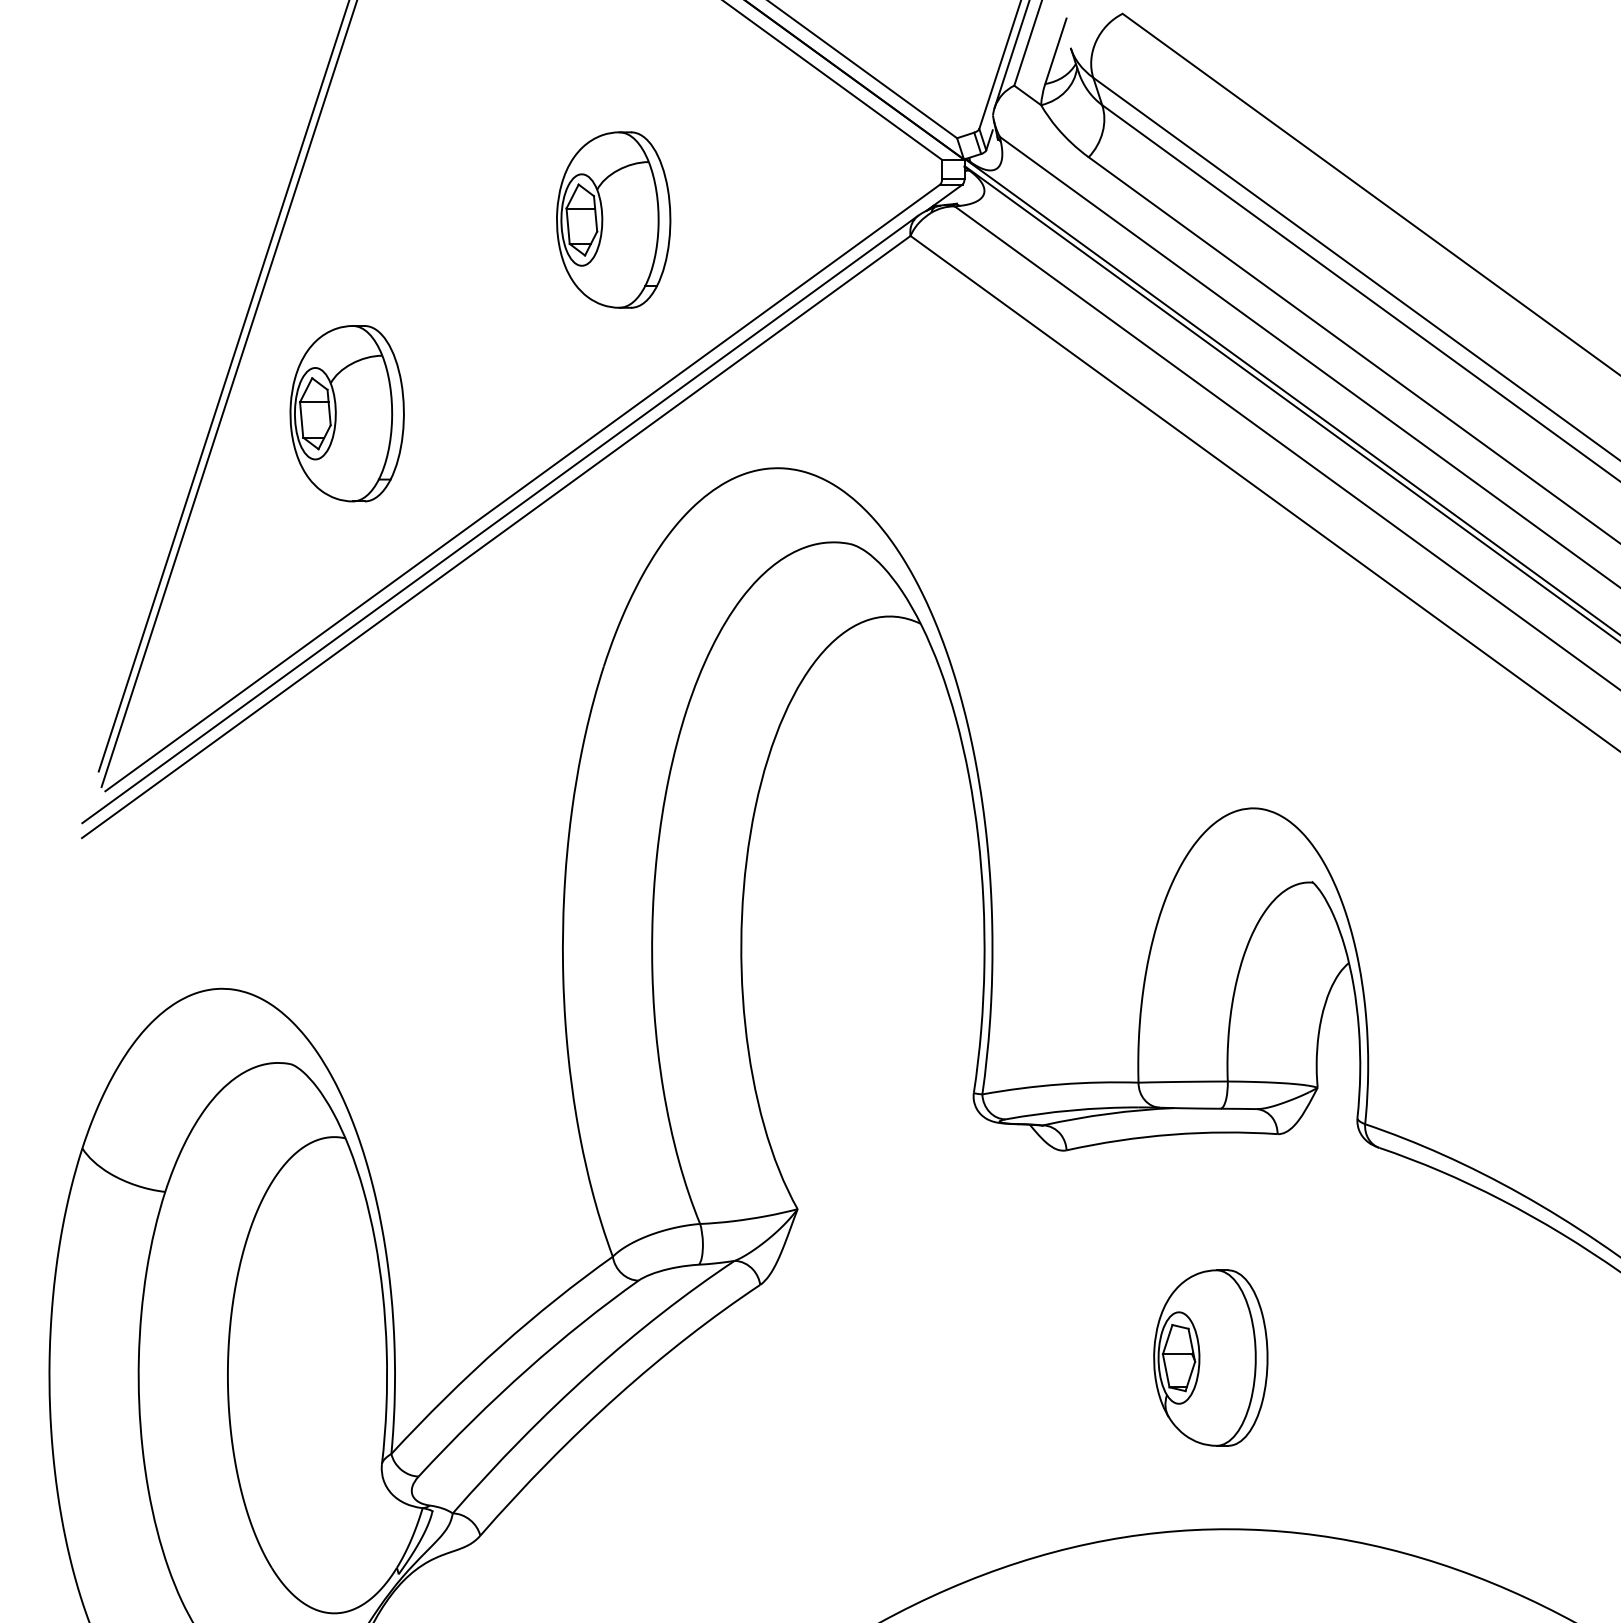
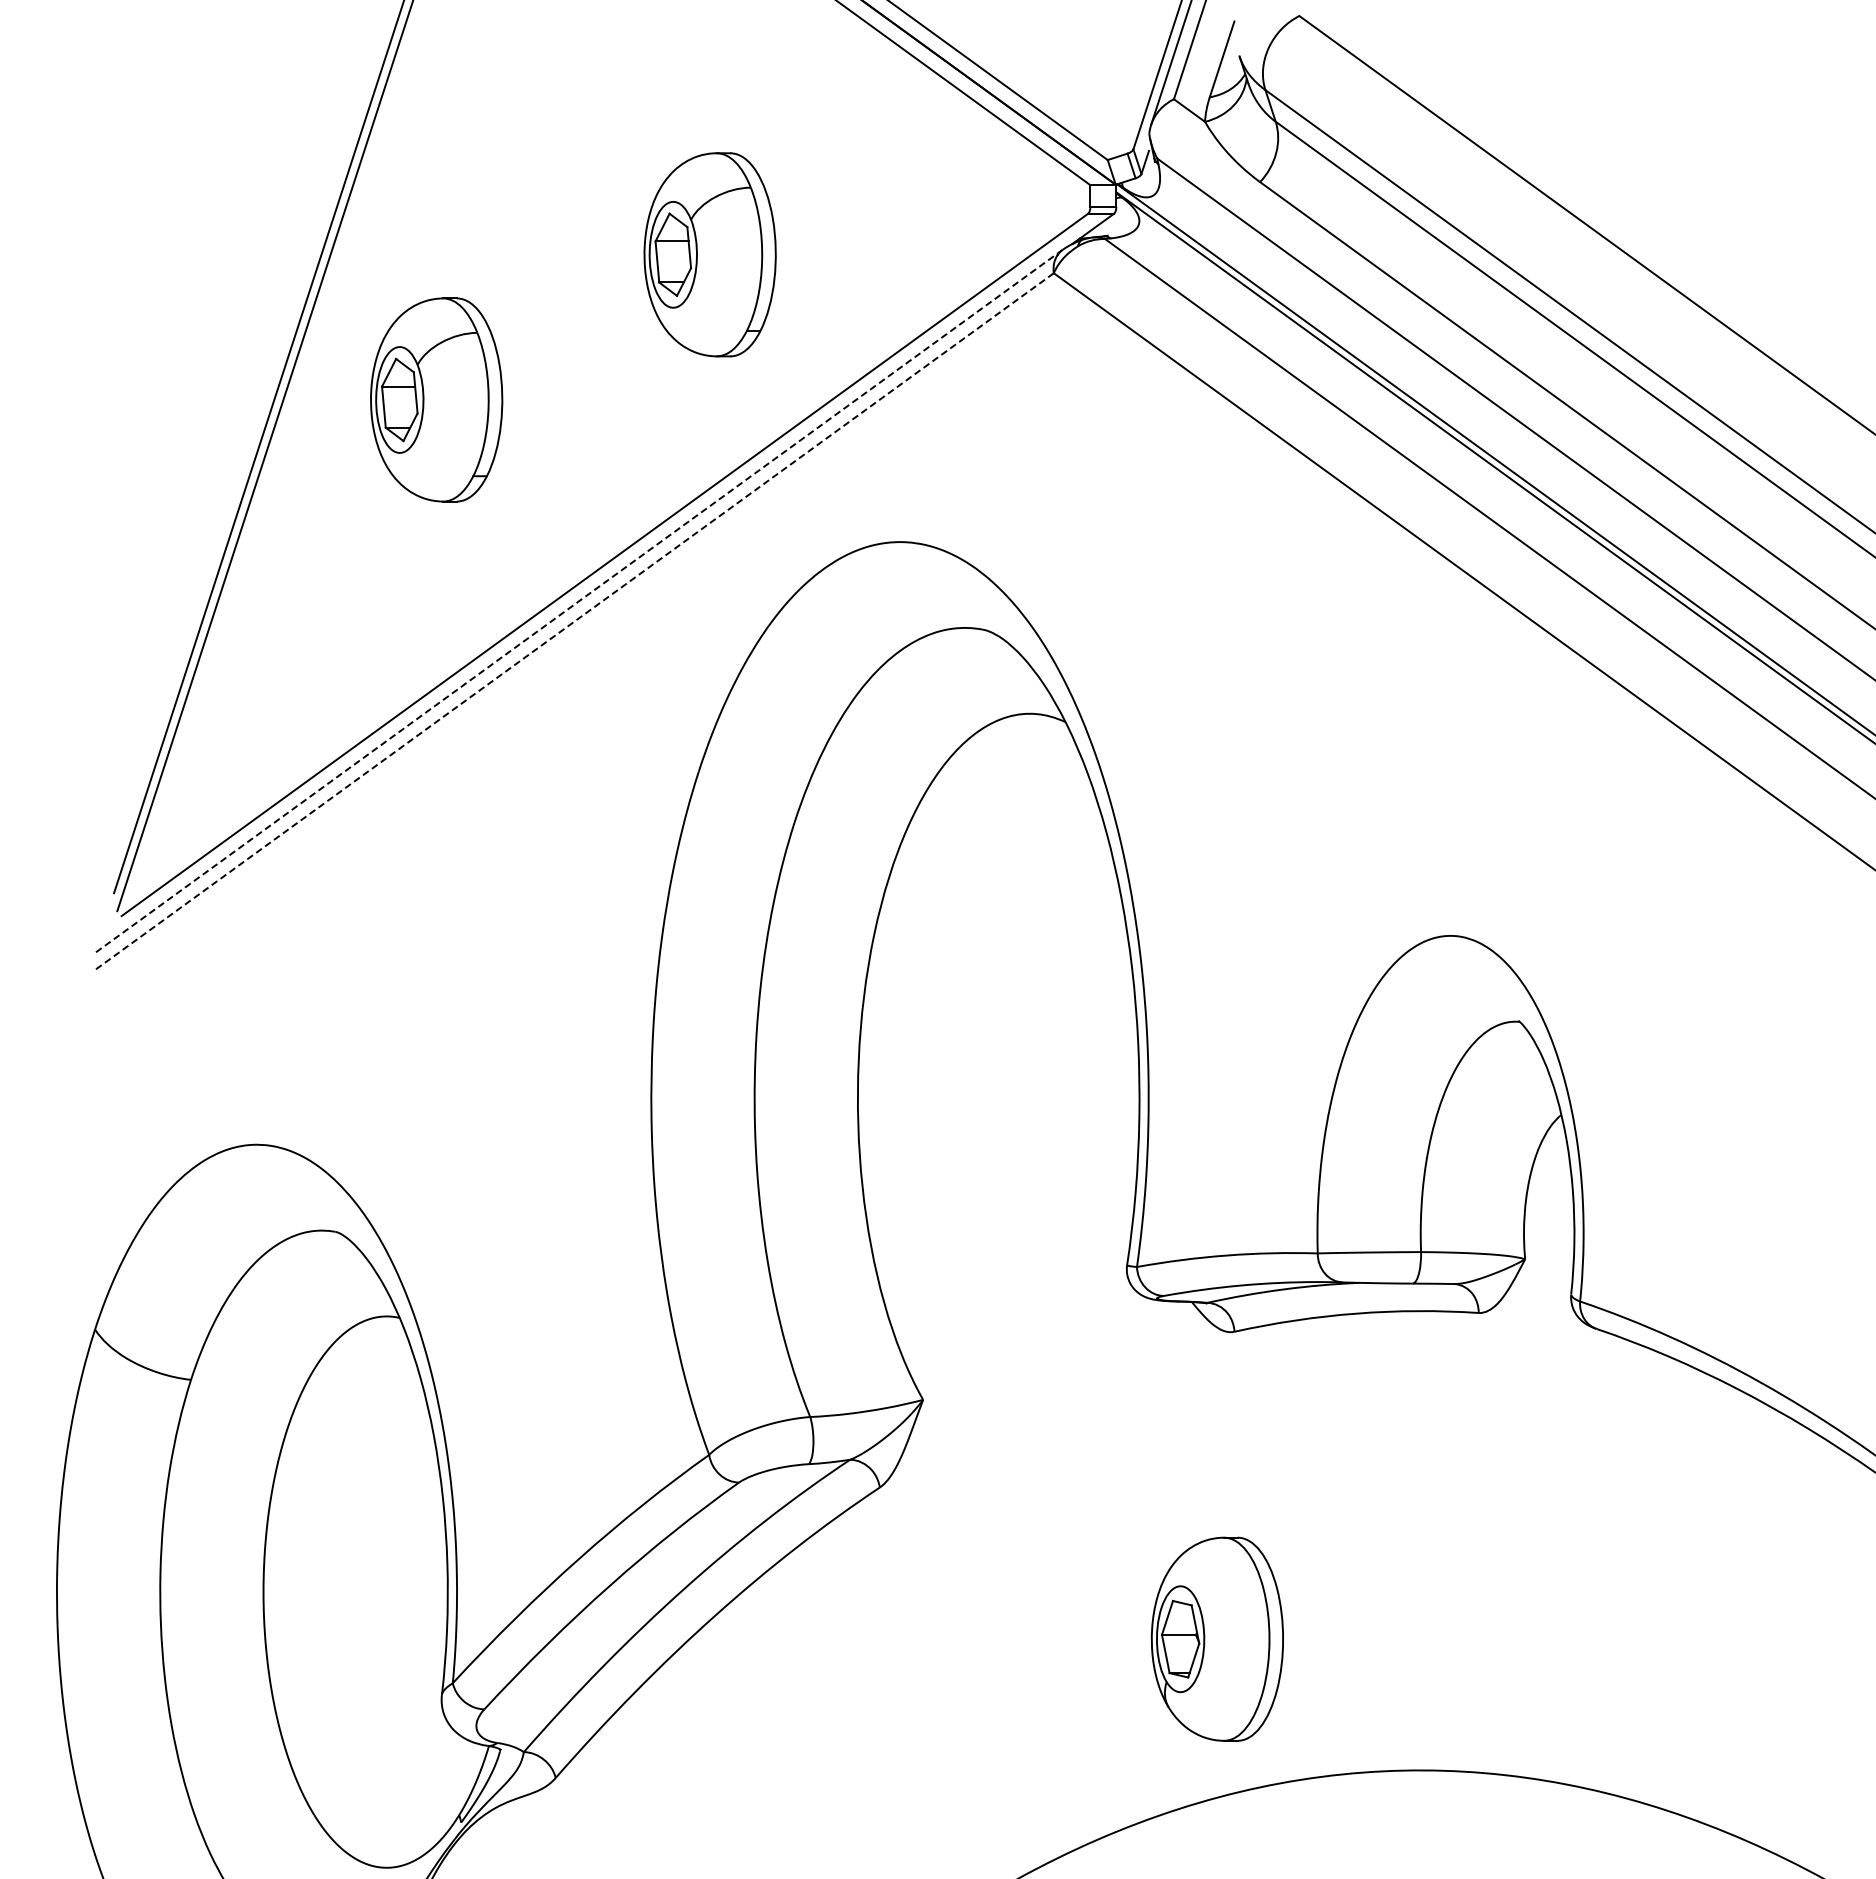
part: (347, 413) -> (436, 399), moved
line: (499, 519) -> (578, 601), solid -> dashed
line: (496, 536) -> (574, 621), solid -> dashed
part: (1210, 1357) -> (1216, 1638), moved

